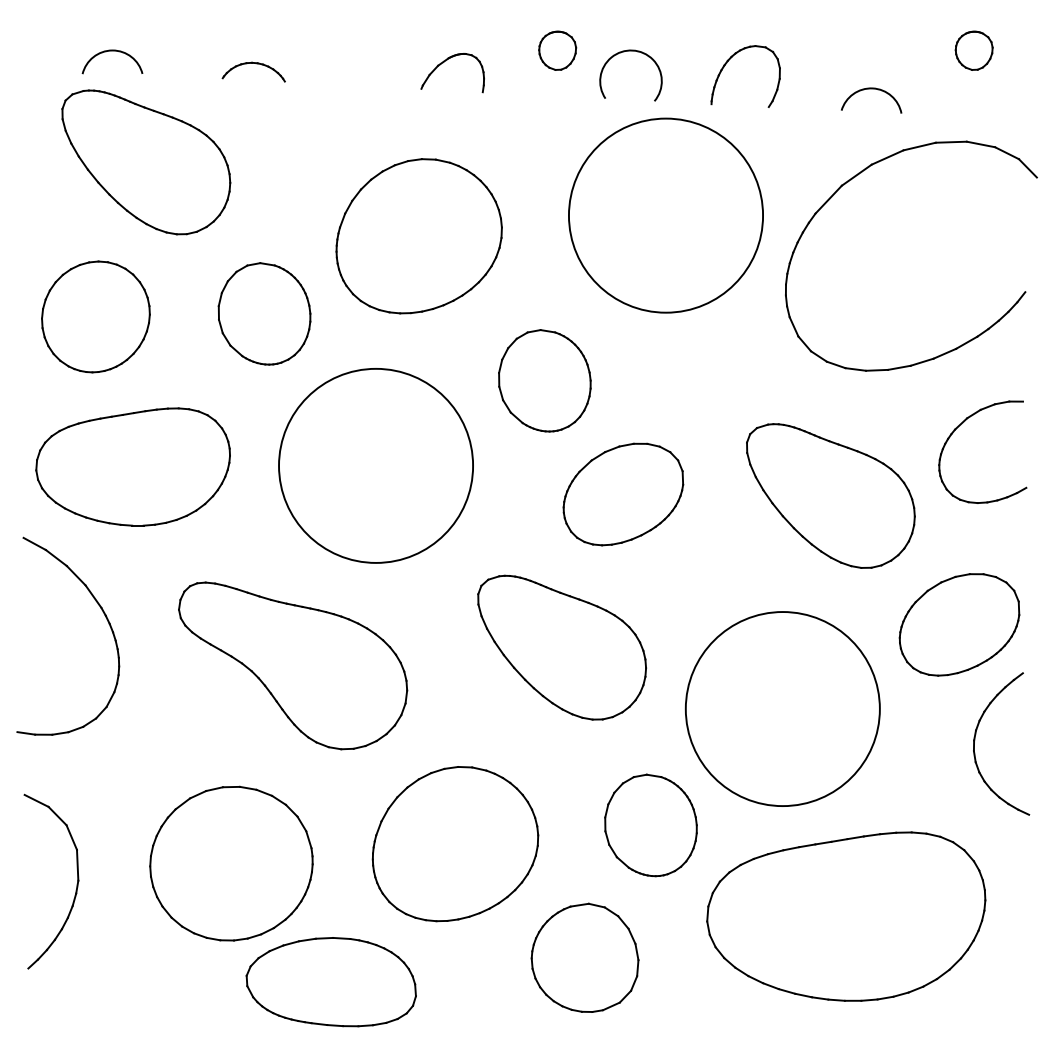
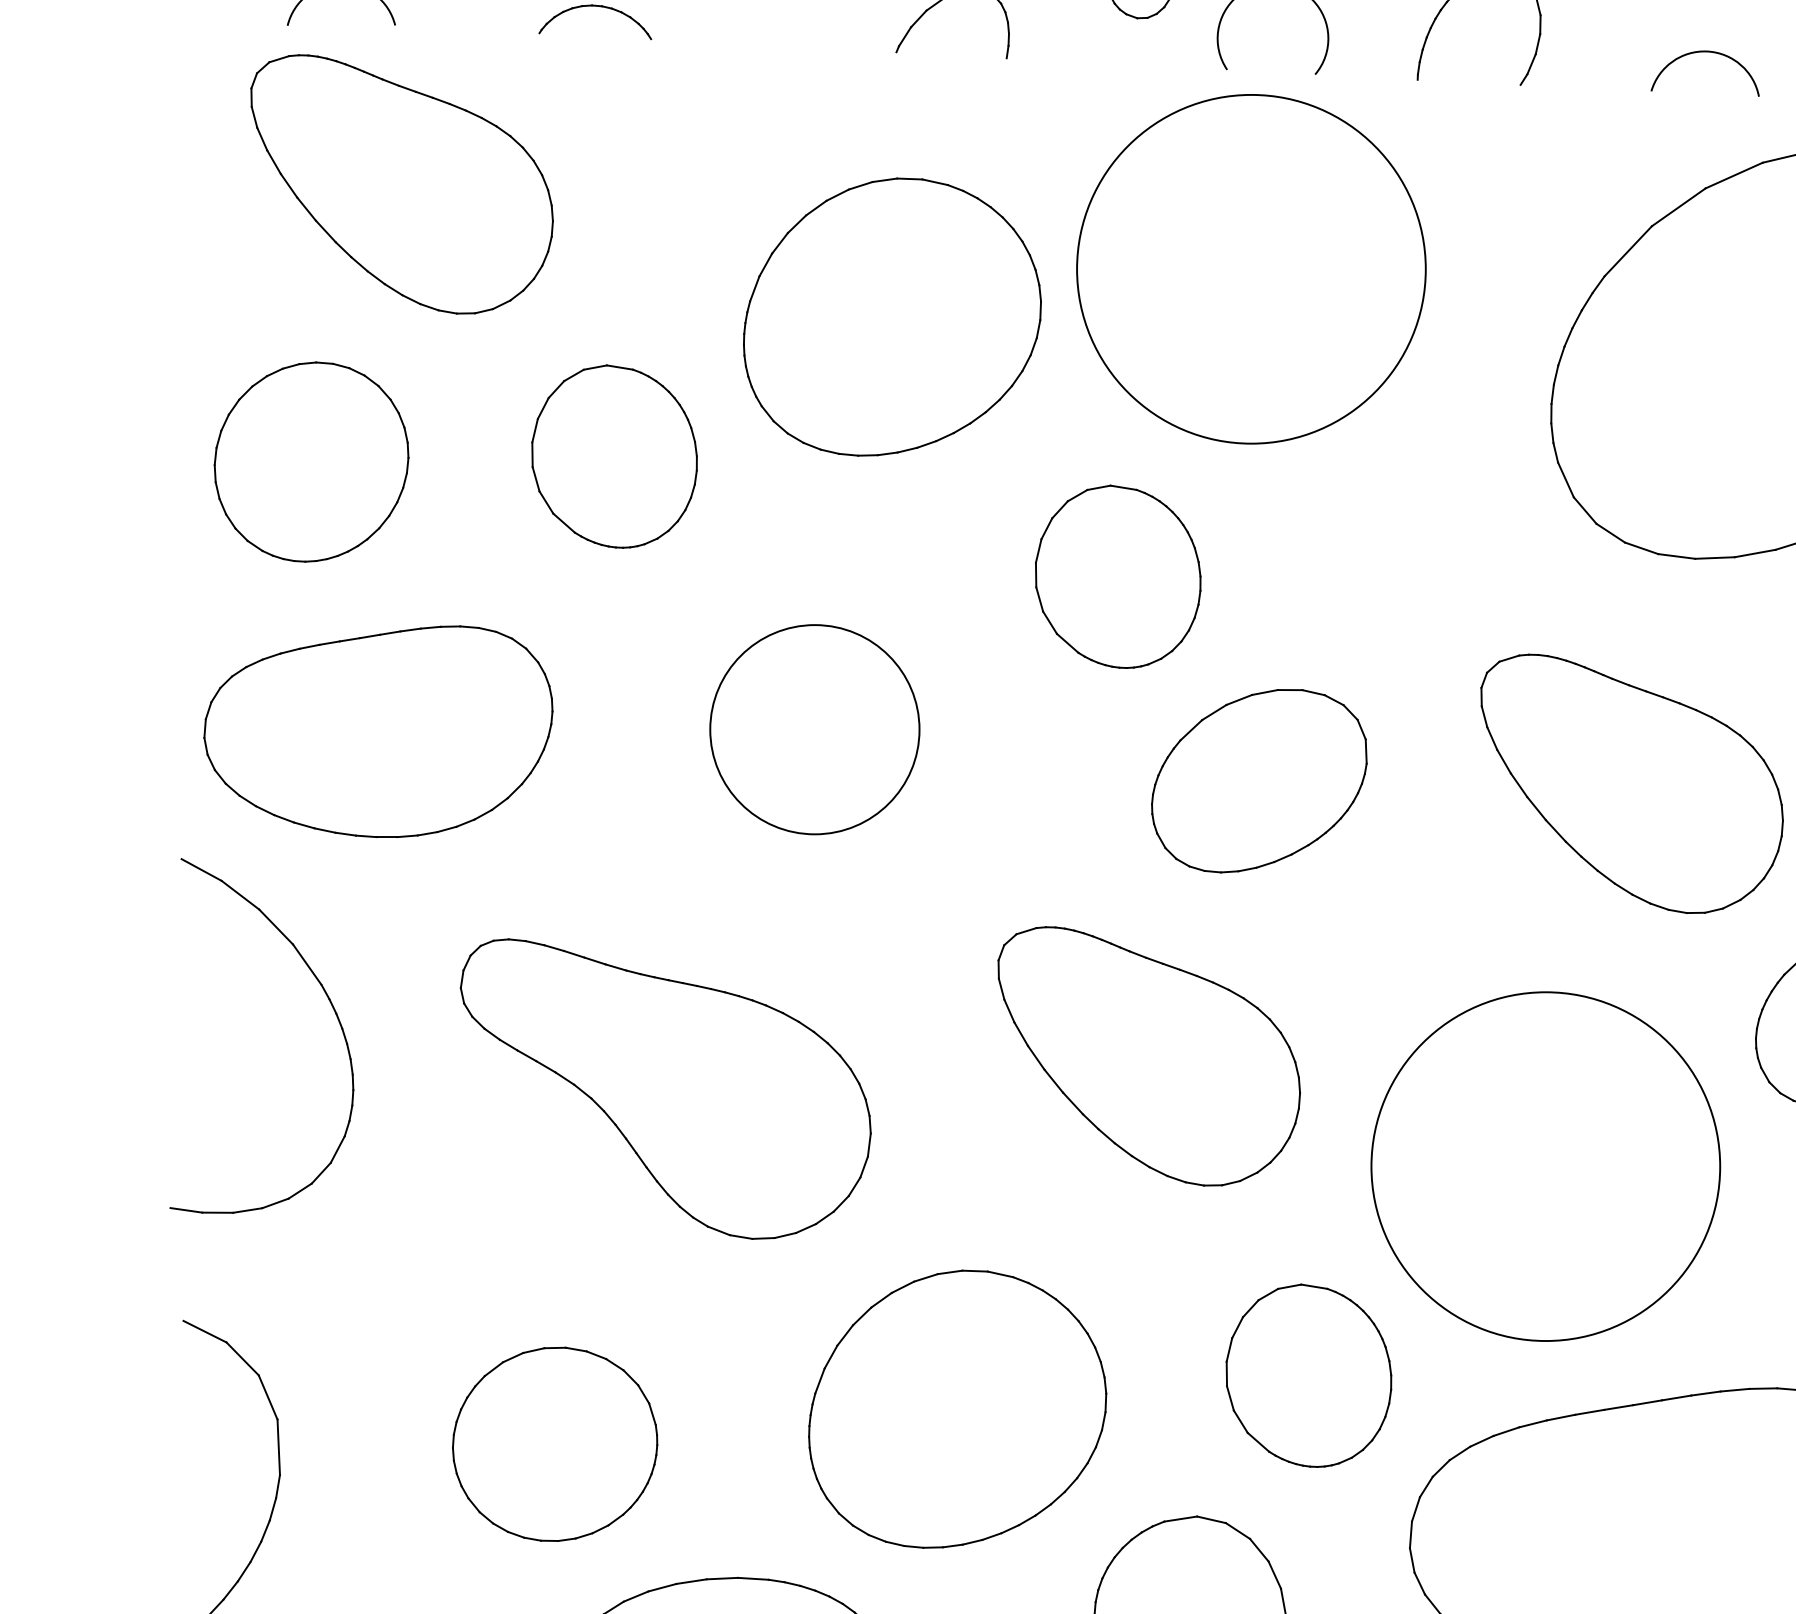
circle: (665, 215) -> (1250, 269), moved
circle: (376, 465) -> (815, 729), size x0.6
part: (231, 863) -> (555, 1444), size x0.7

